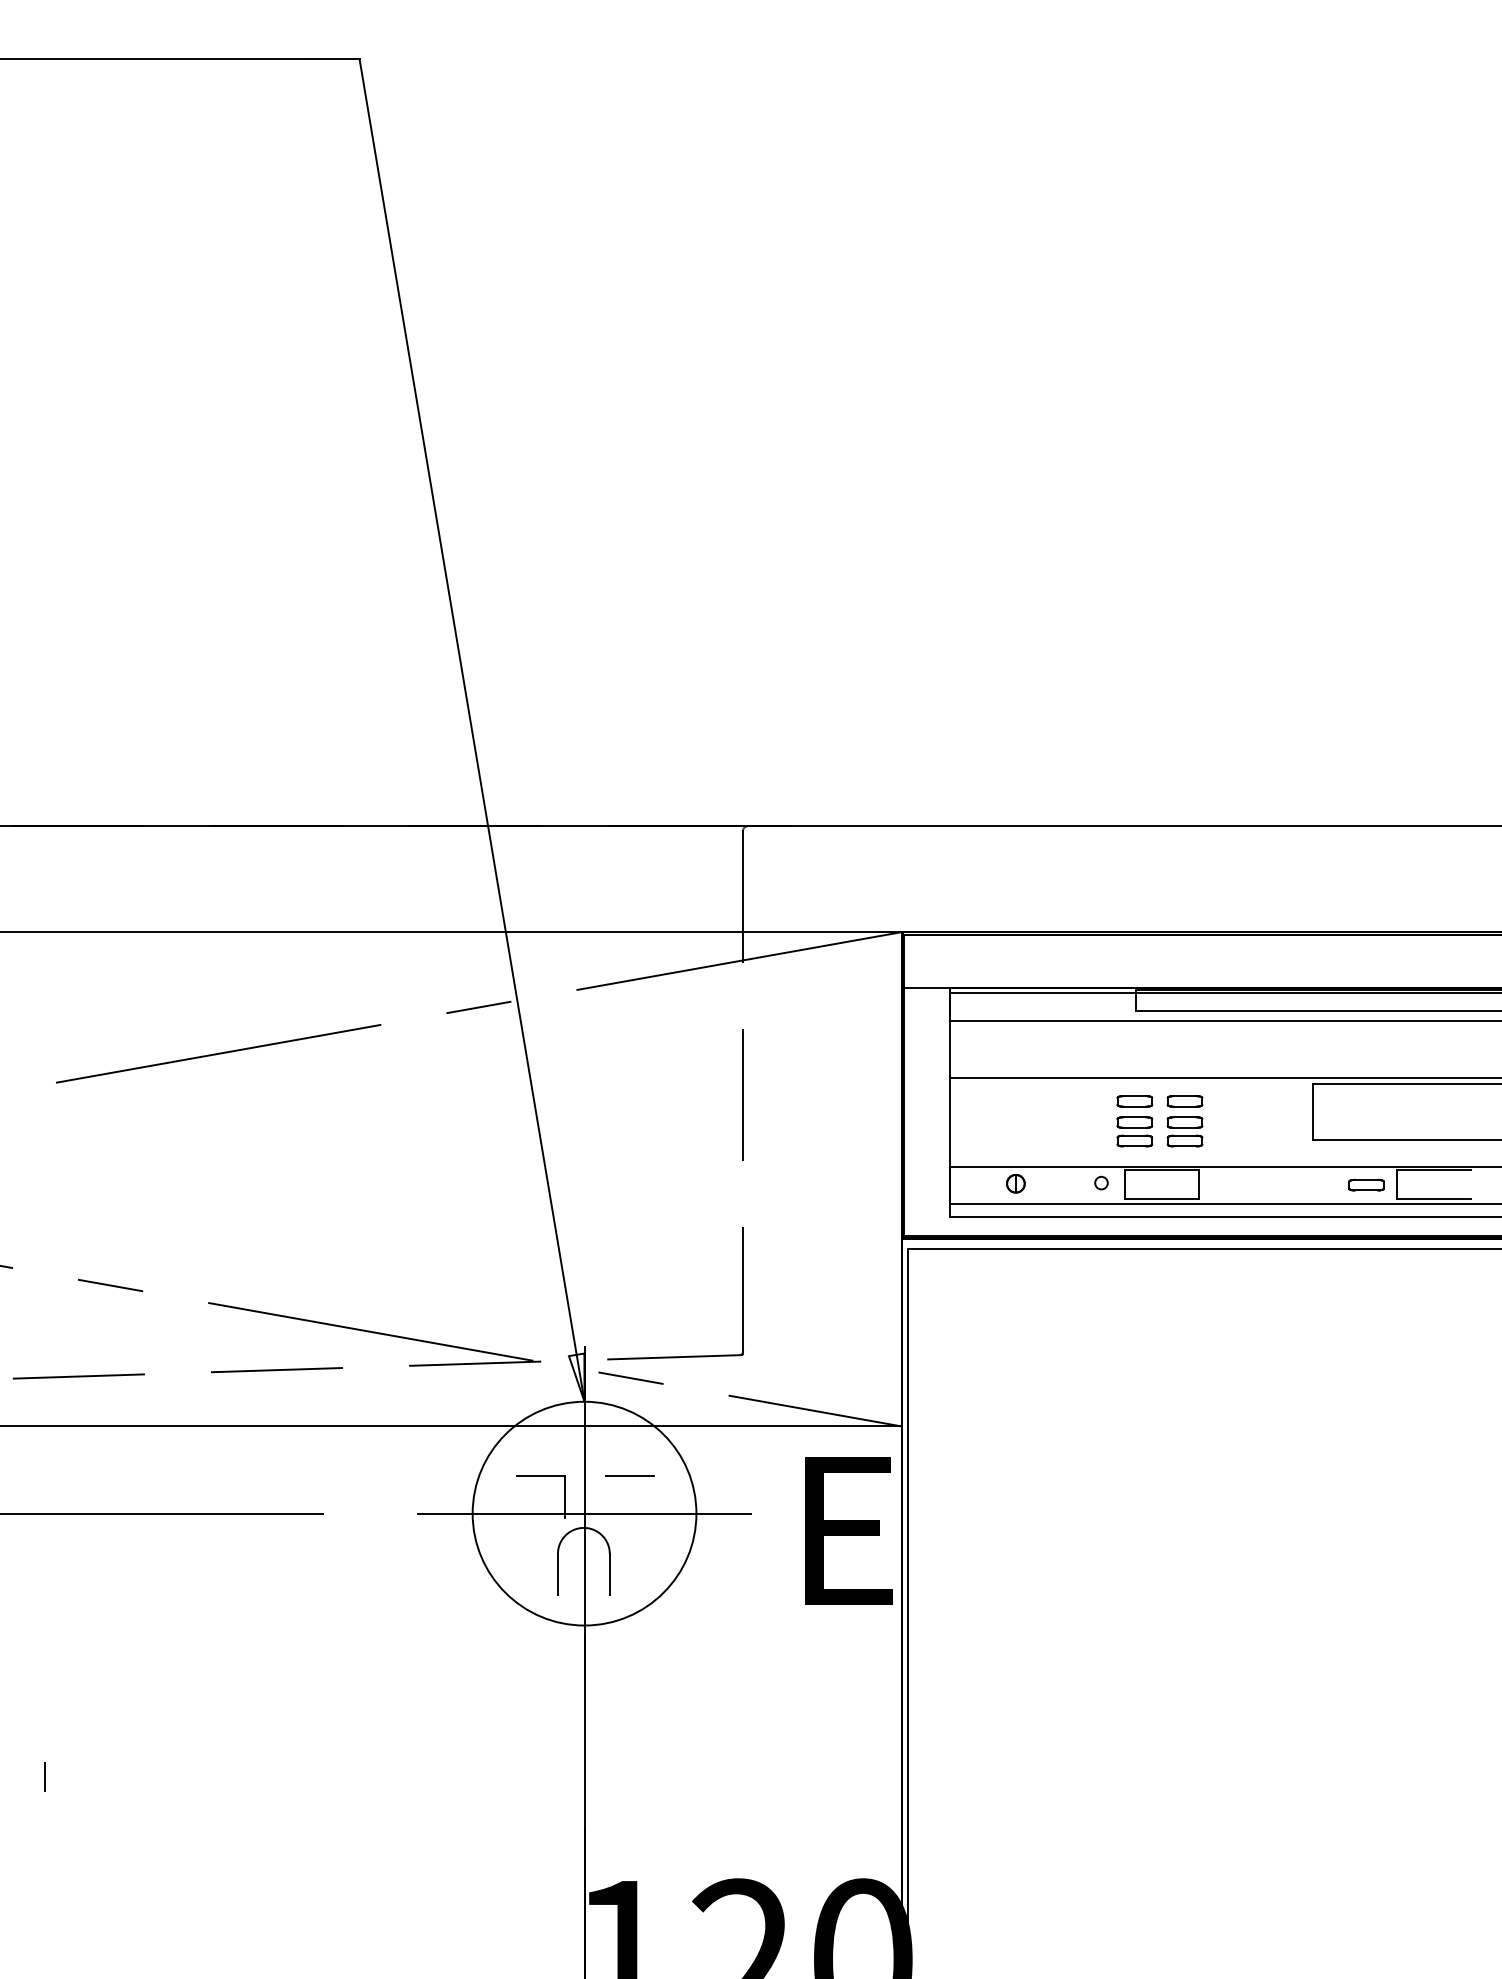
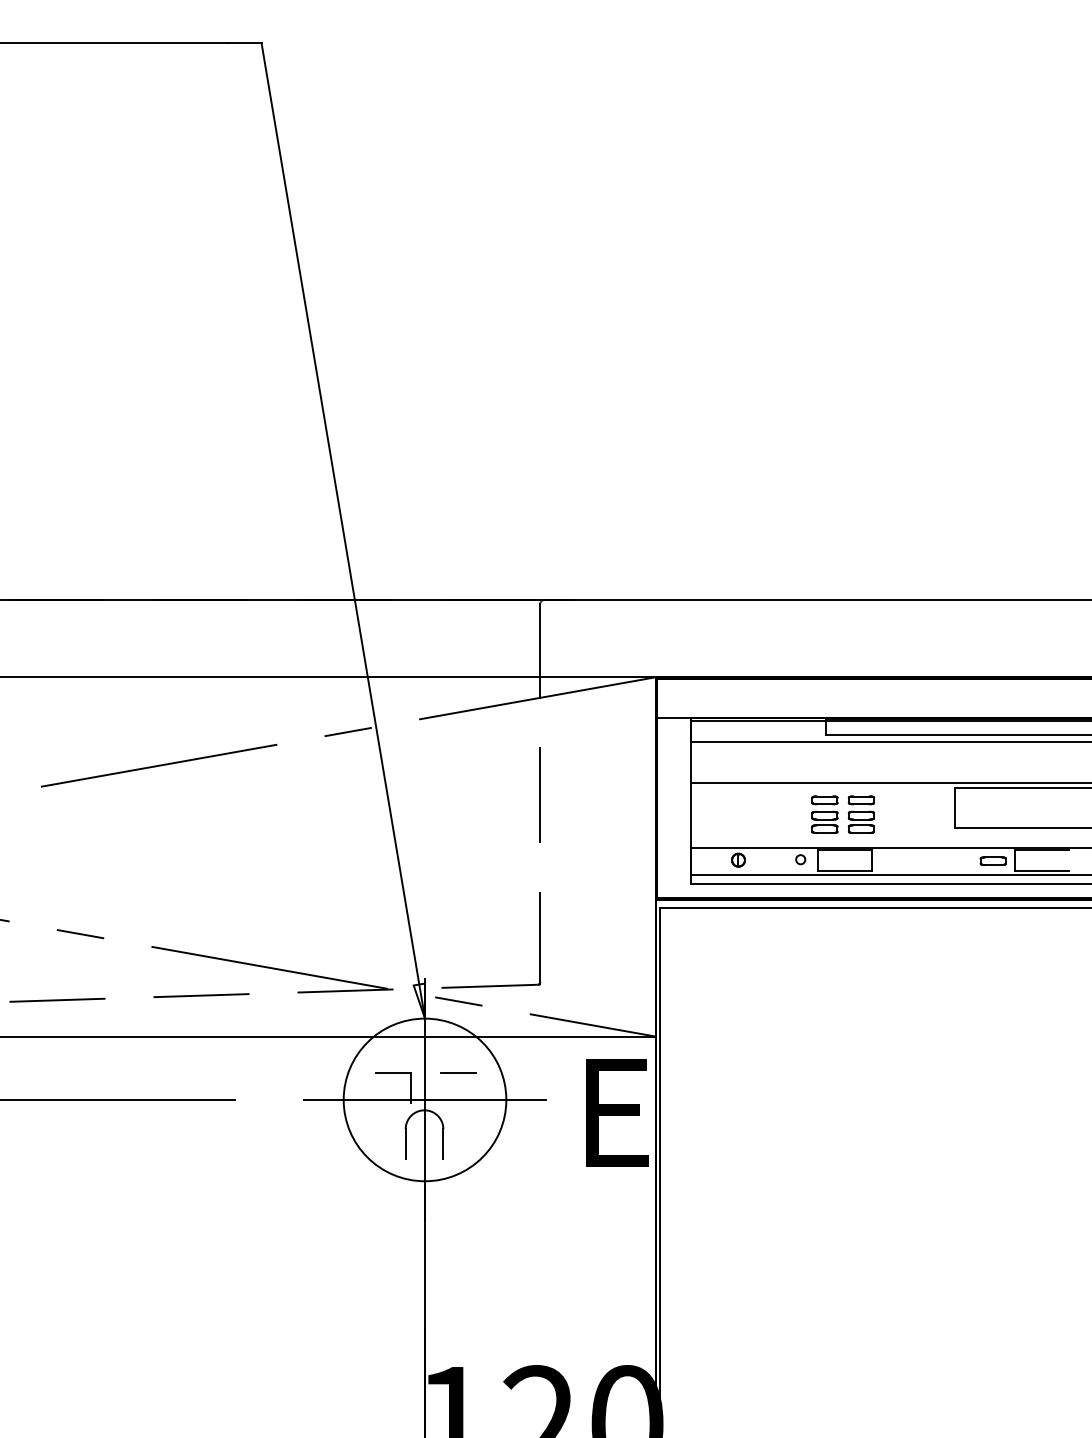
line: (44, 1776) -> (32, 1290), removed

